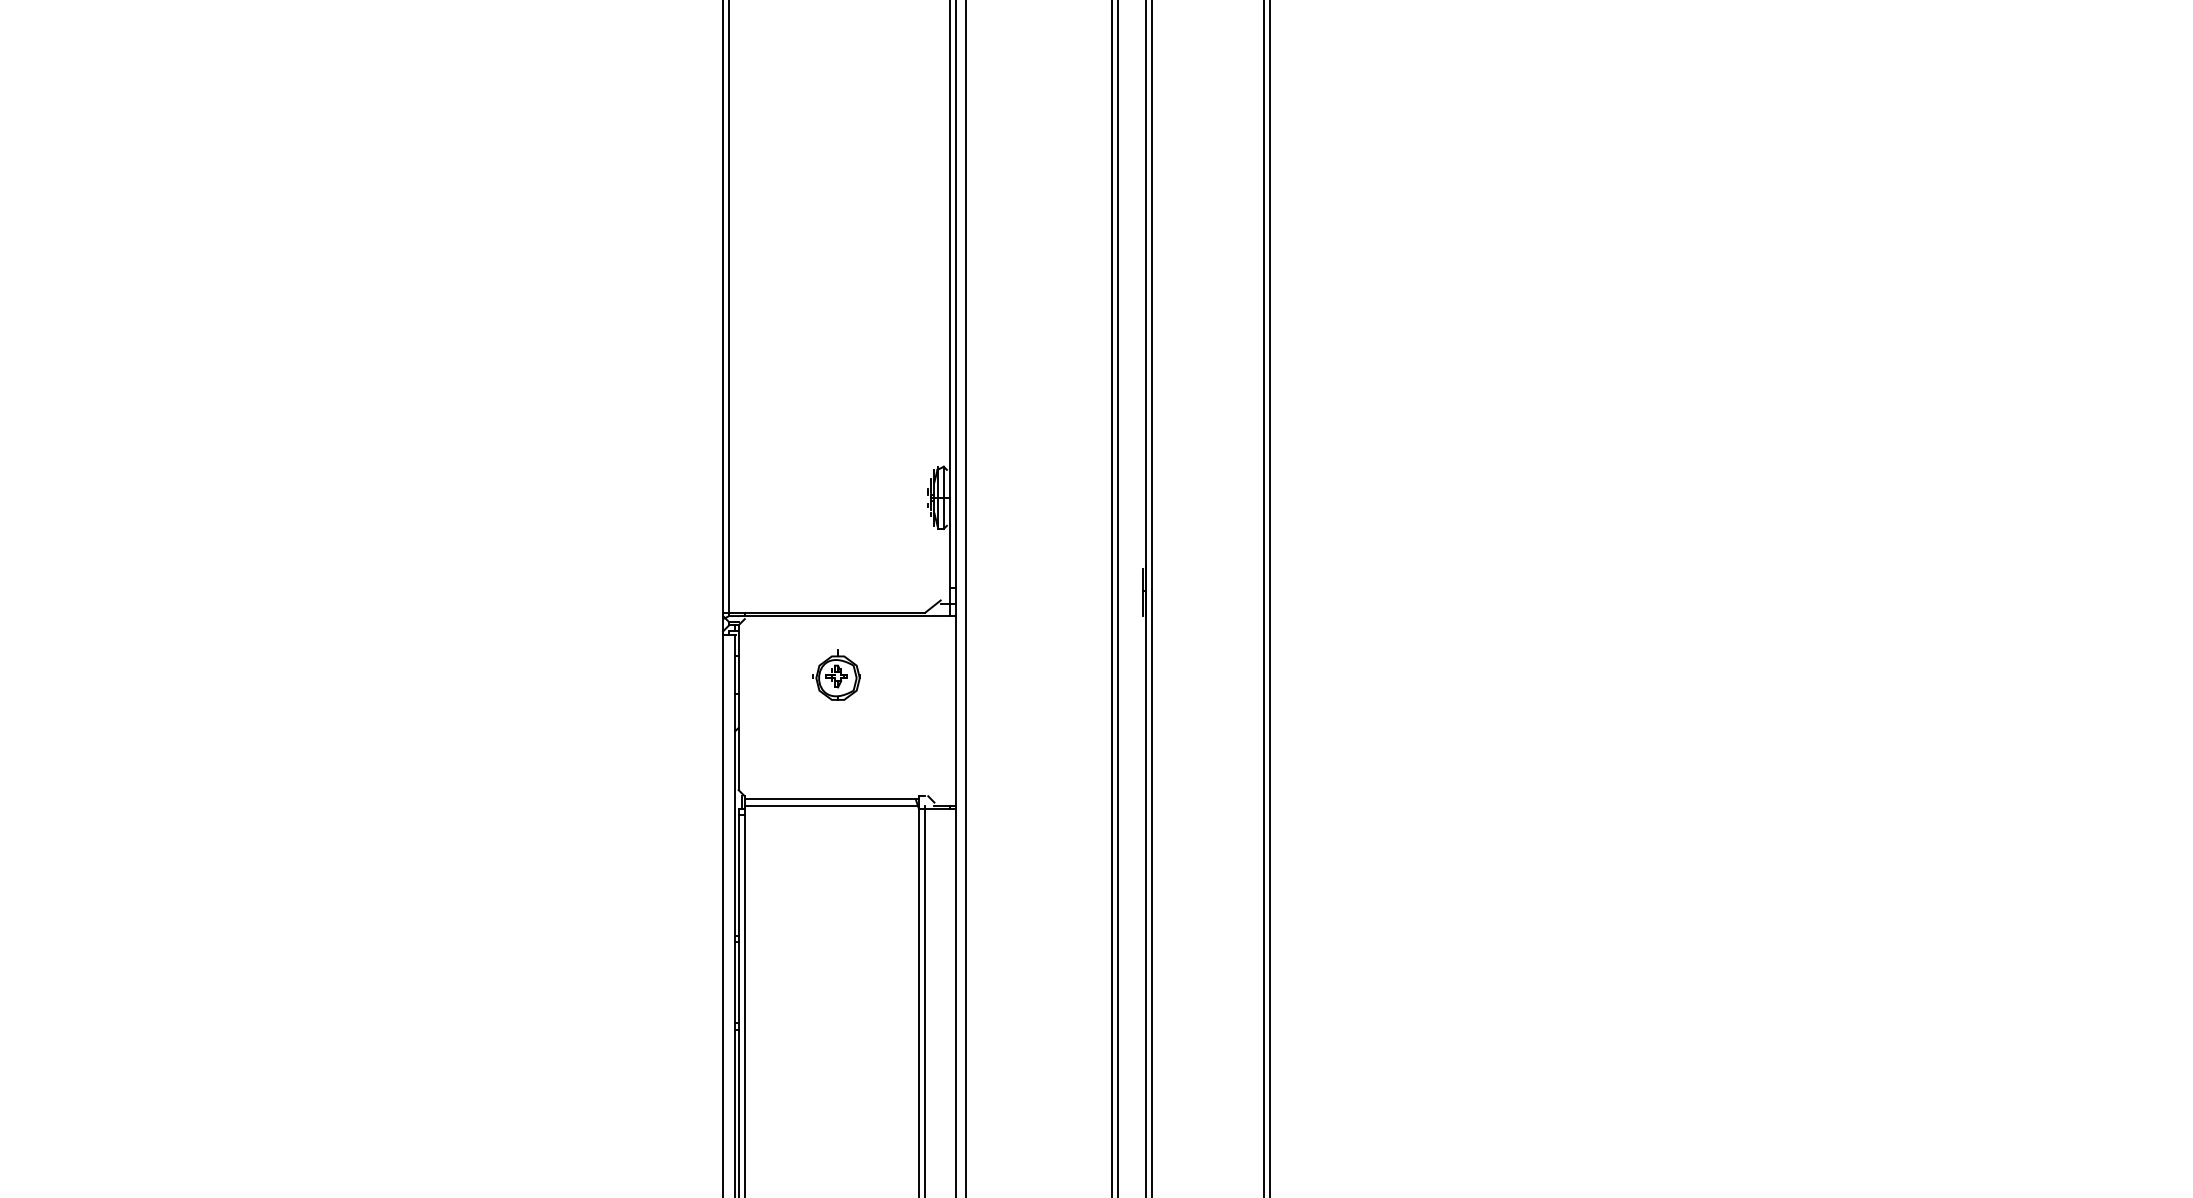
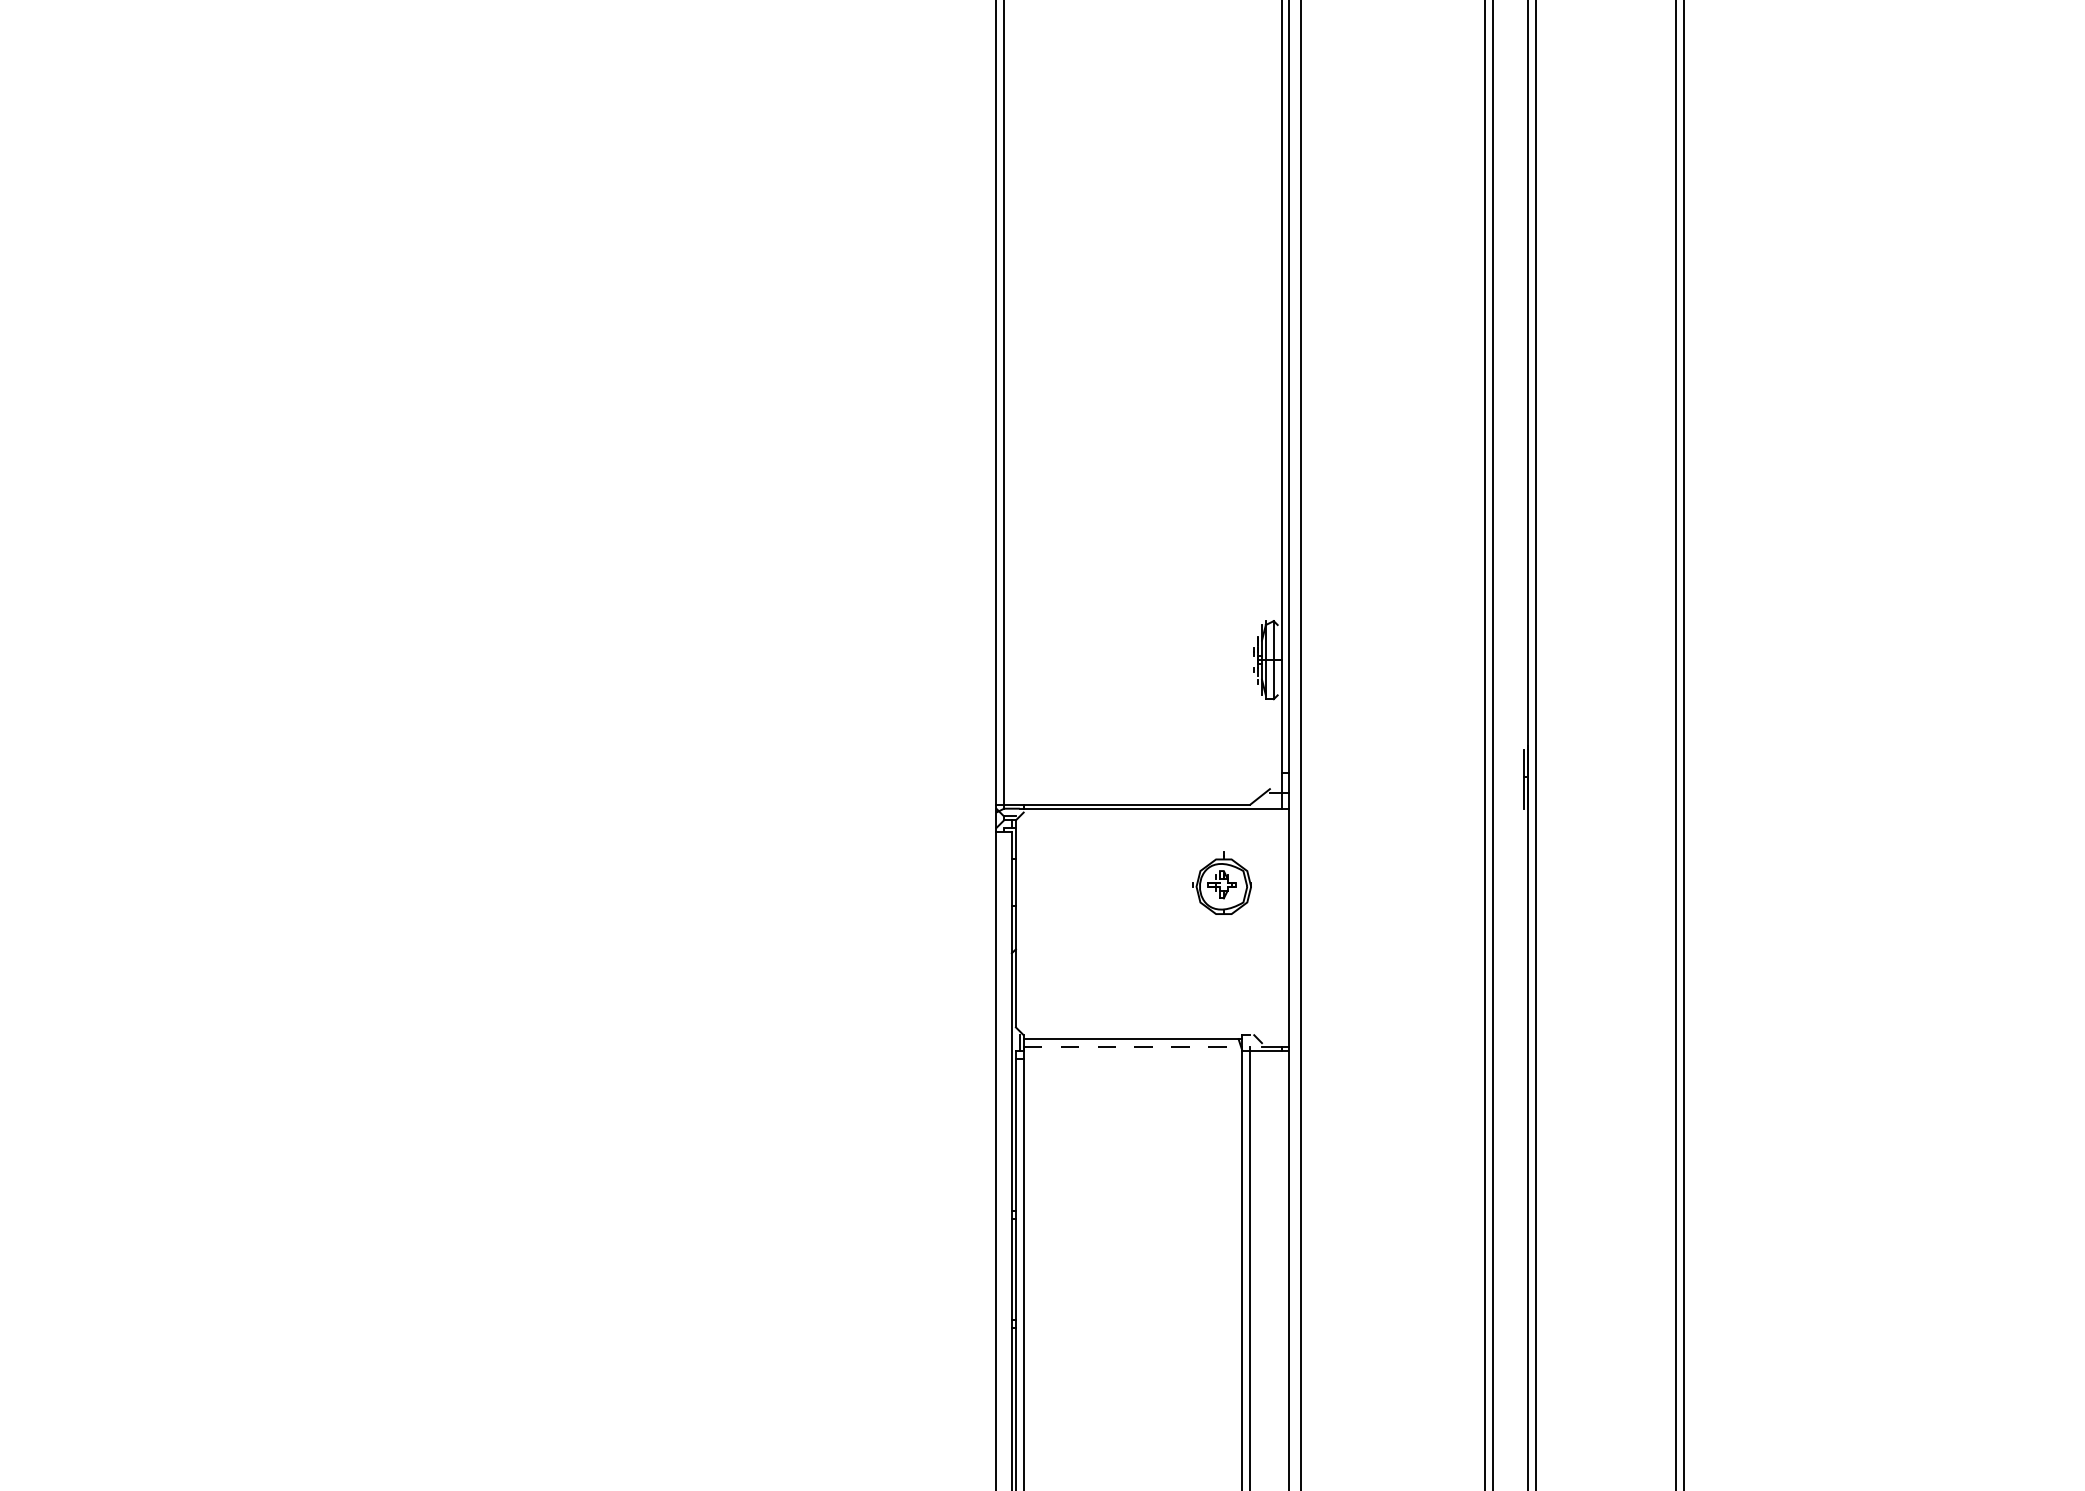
part: (836, 674) -> (1221, 882), moved
line: (832, 805) -> (1133, 1046), solid -> dashed

